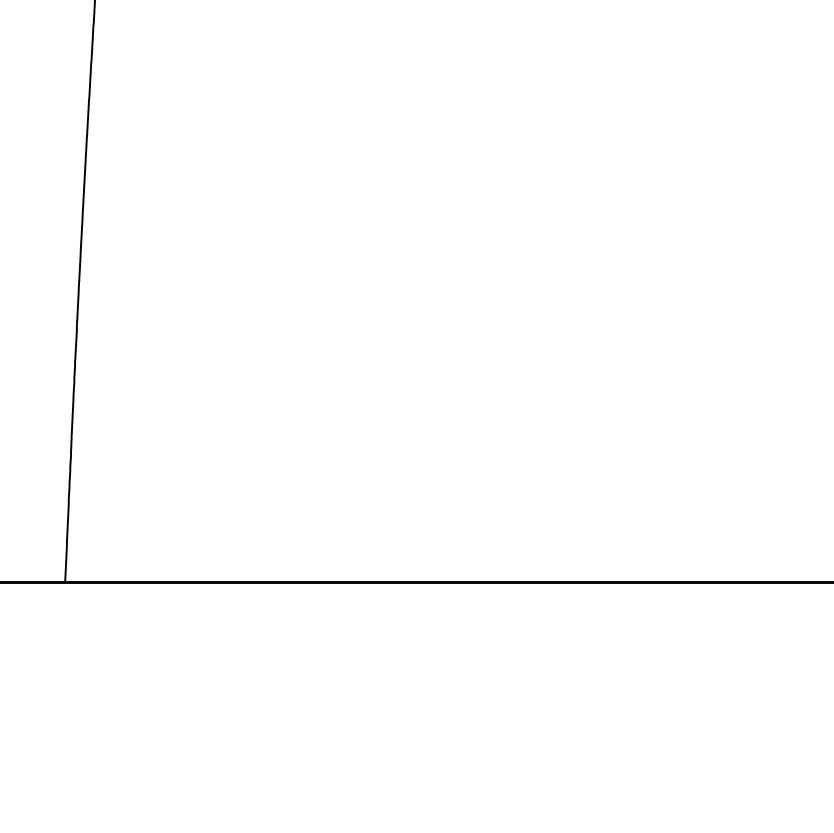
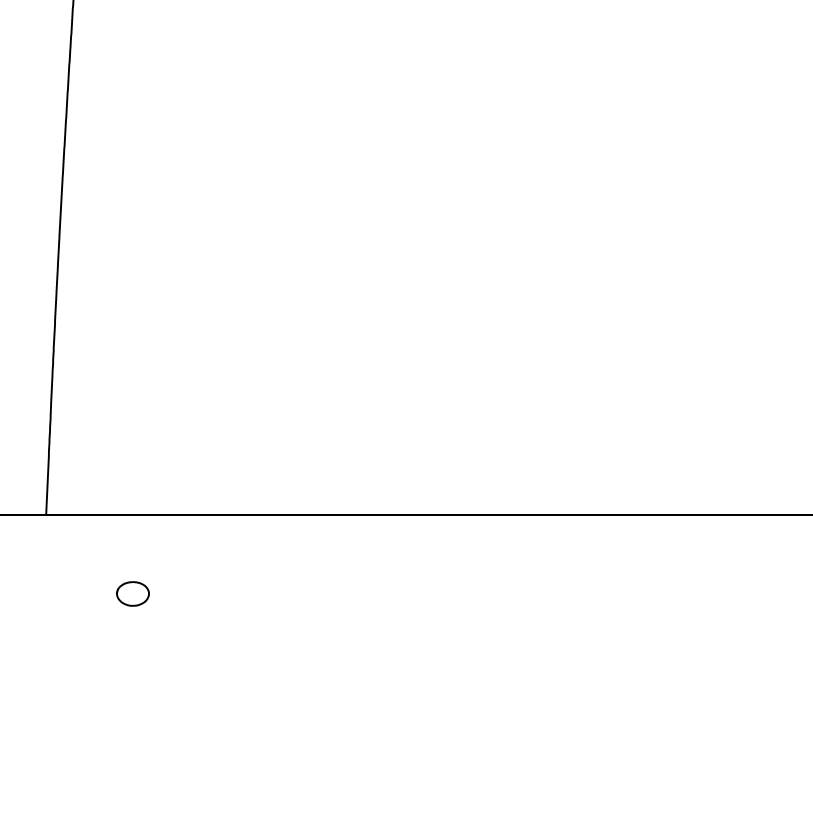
part: (178, 685) -> (132, 593), added

